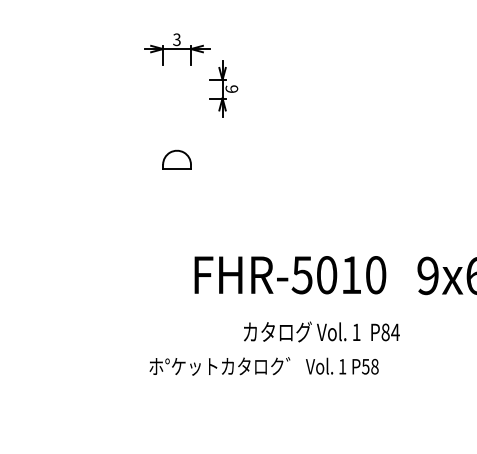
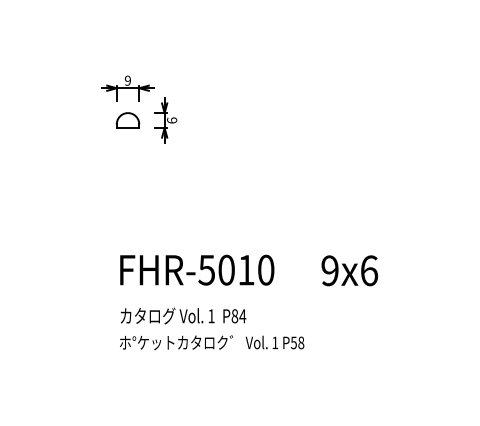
text: (176, 39) -> (127, 80), 3 -> 9
part: (177, 159) -> (128, 120), moved
text: (290, 274) -> (197, 269), moved
text: (321, 331) -> (183, 315), moved
text: (264, 366) -> (212, 342), moved

